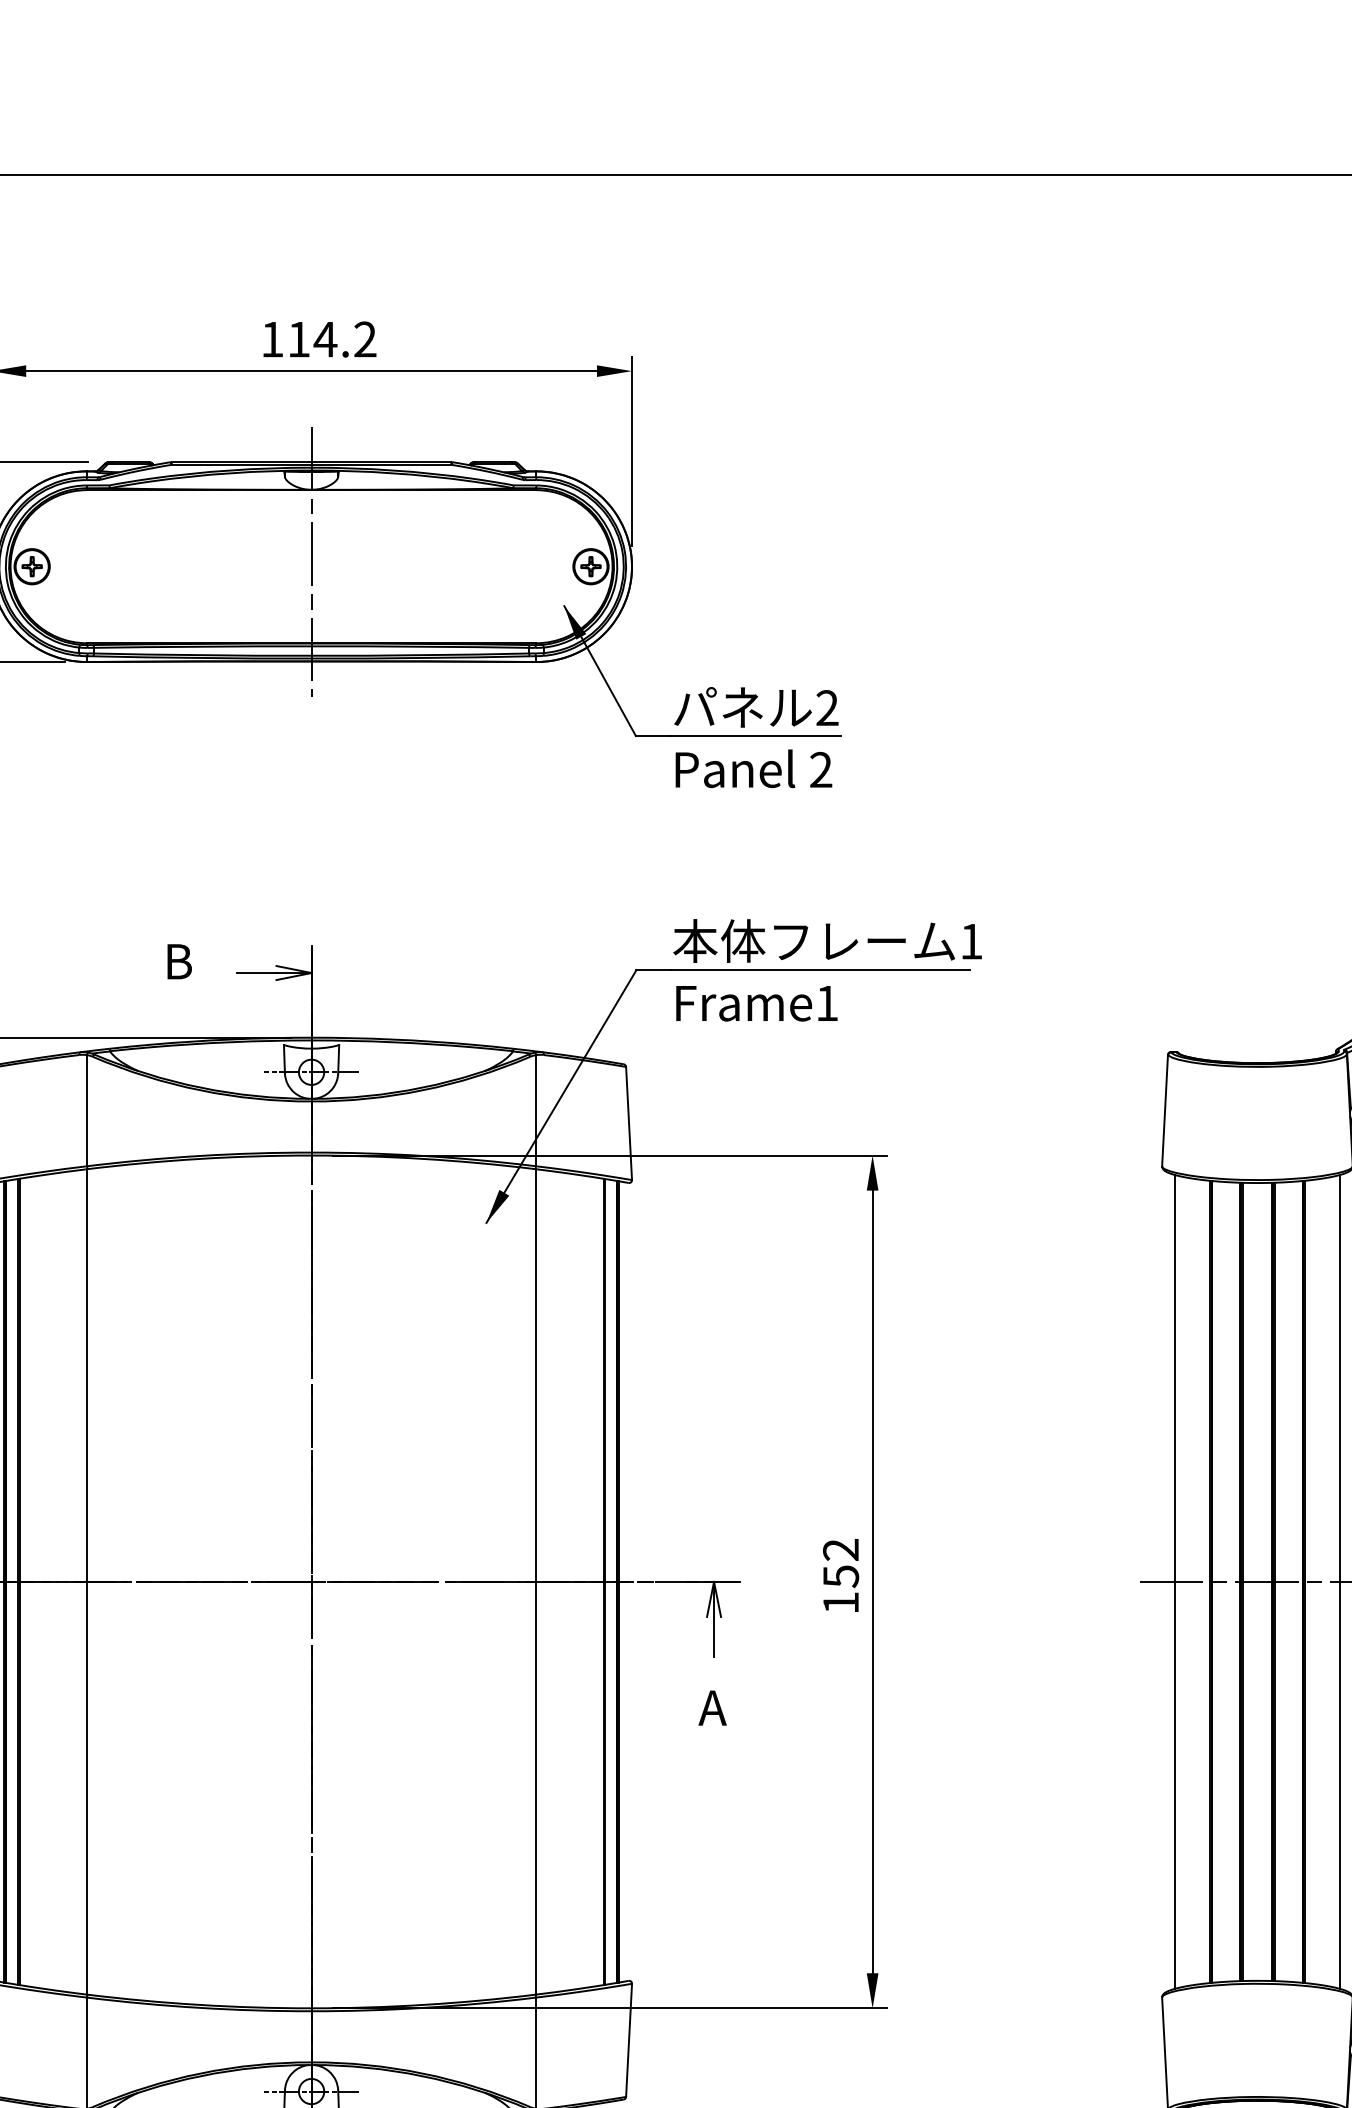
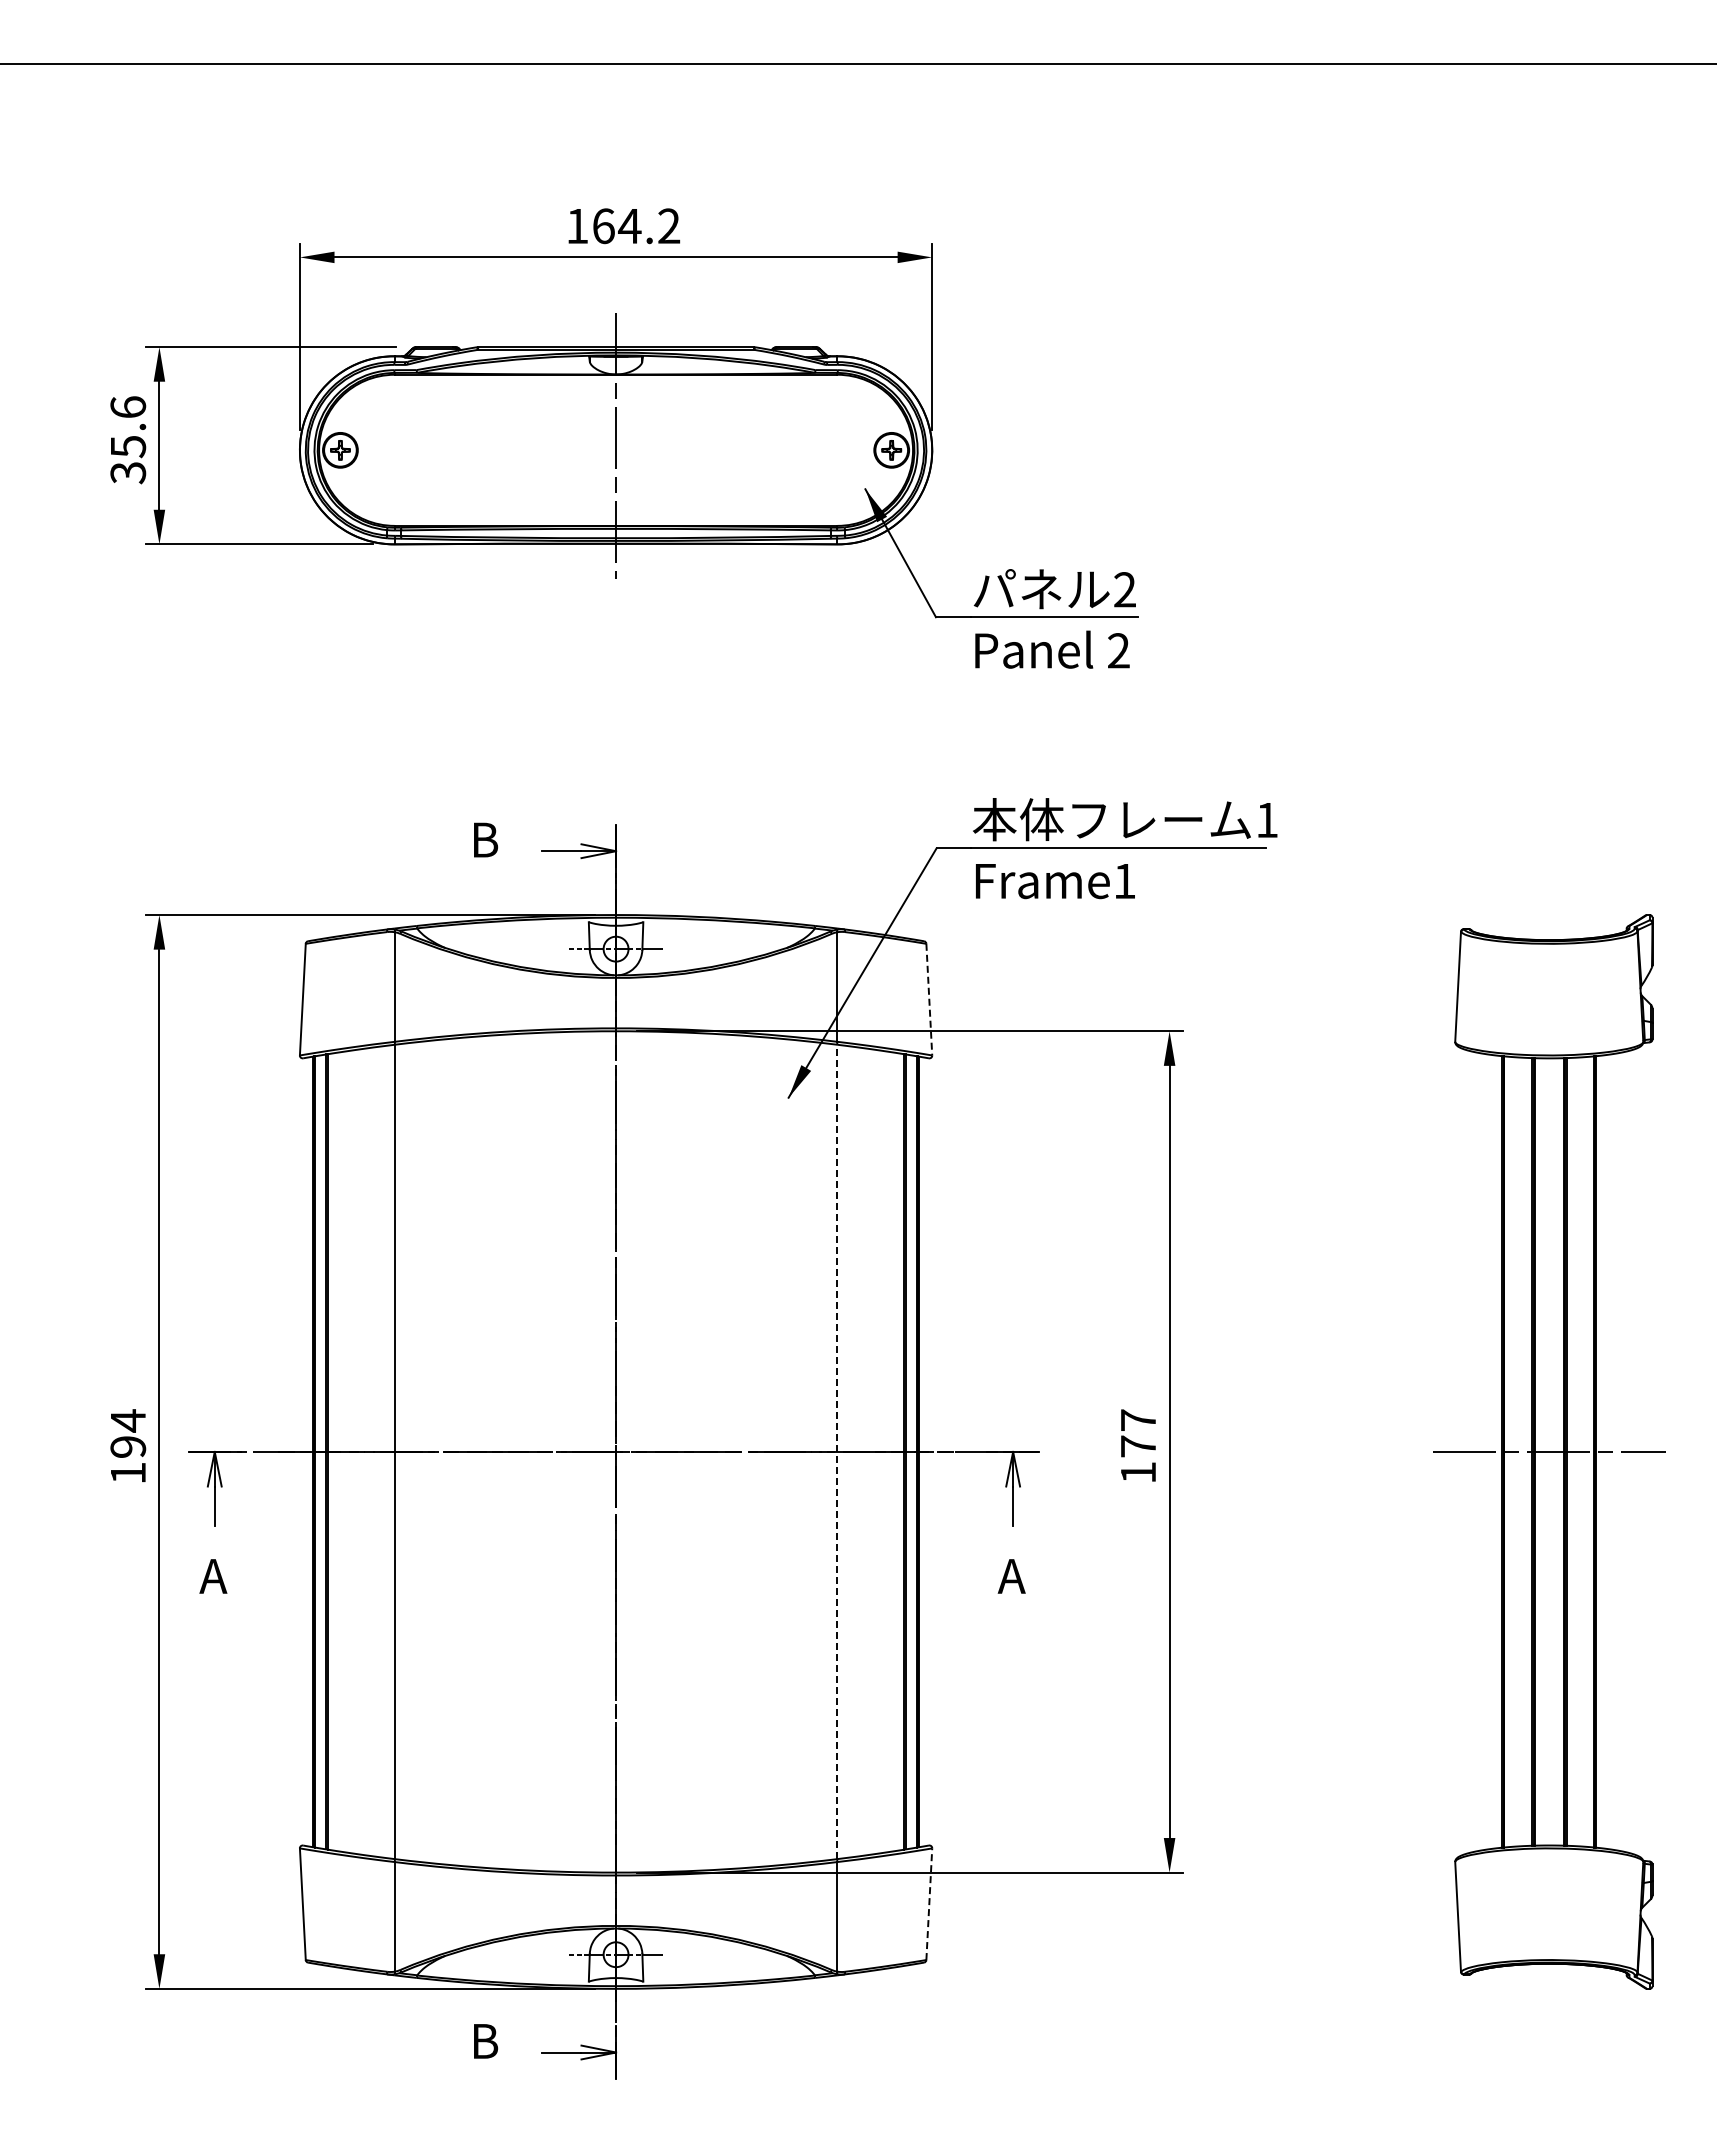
text: (298, 339) -> (603, 226), 114.2 -> 164.2
line: (629, 1123) -> (929, 999), solid -> dashed
text: (841, 1563) -> (1138, 1433), 152 -> 177
line: (536, 1581) -> (837, 1451), solid -> dashed
line: (1174, 1581) -> (1467, 1451), removed
line: (1339, 1581) -> (1630, 1451), removed
line: (629, 2040) -> (929, 1904), solid -> dashed

